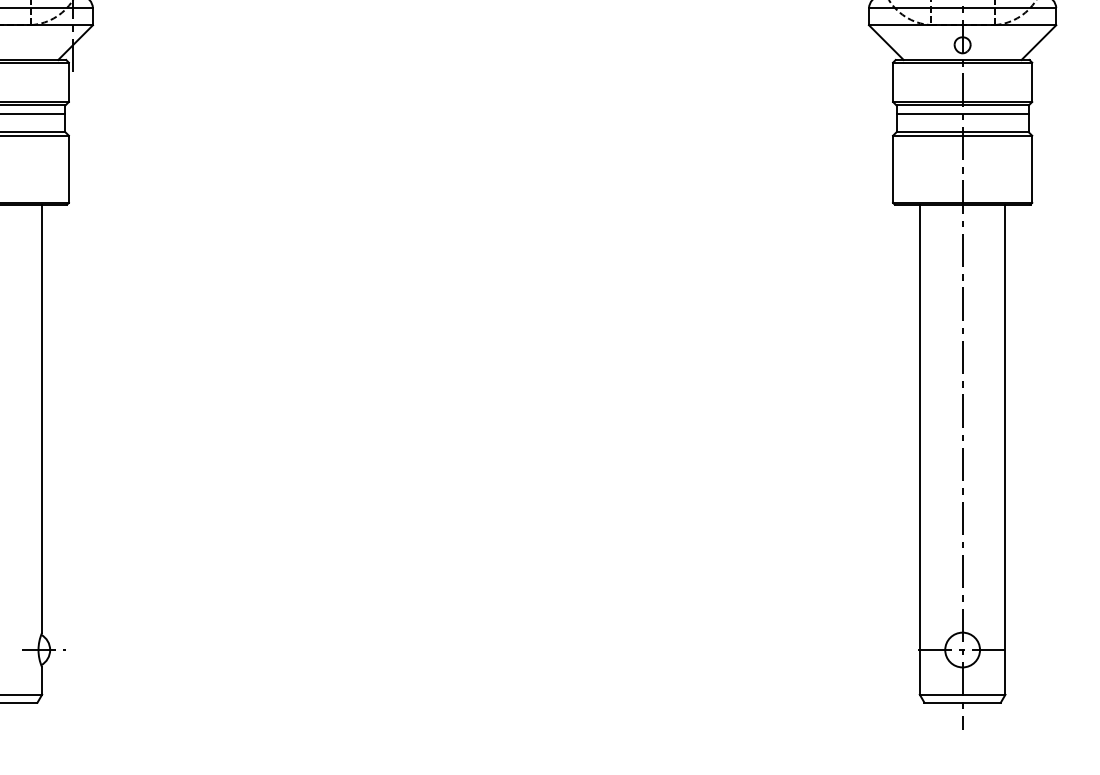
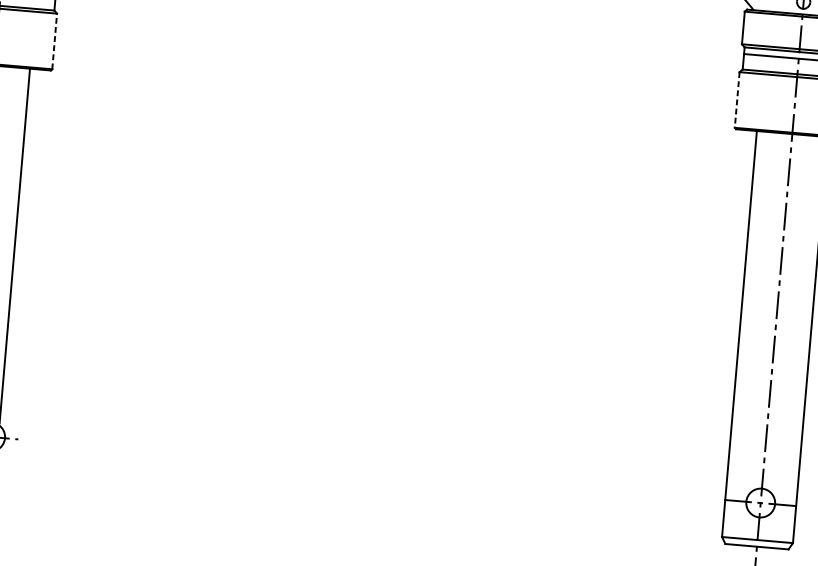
line: (68, 169) -> (54, 41), solid -> dashed
line: (893, 169) -> (737, 100), solid -> dashed

